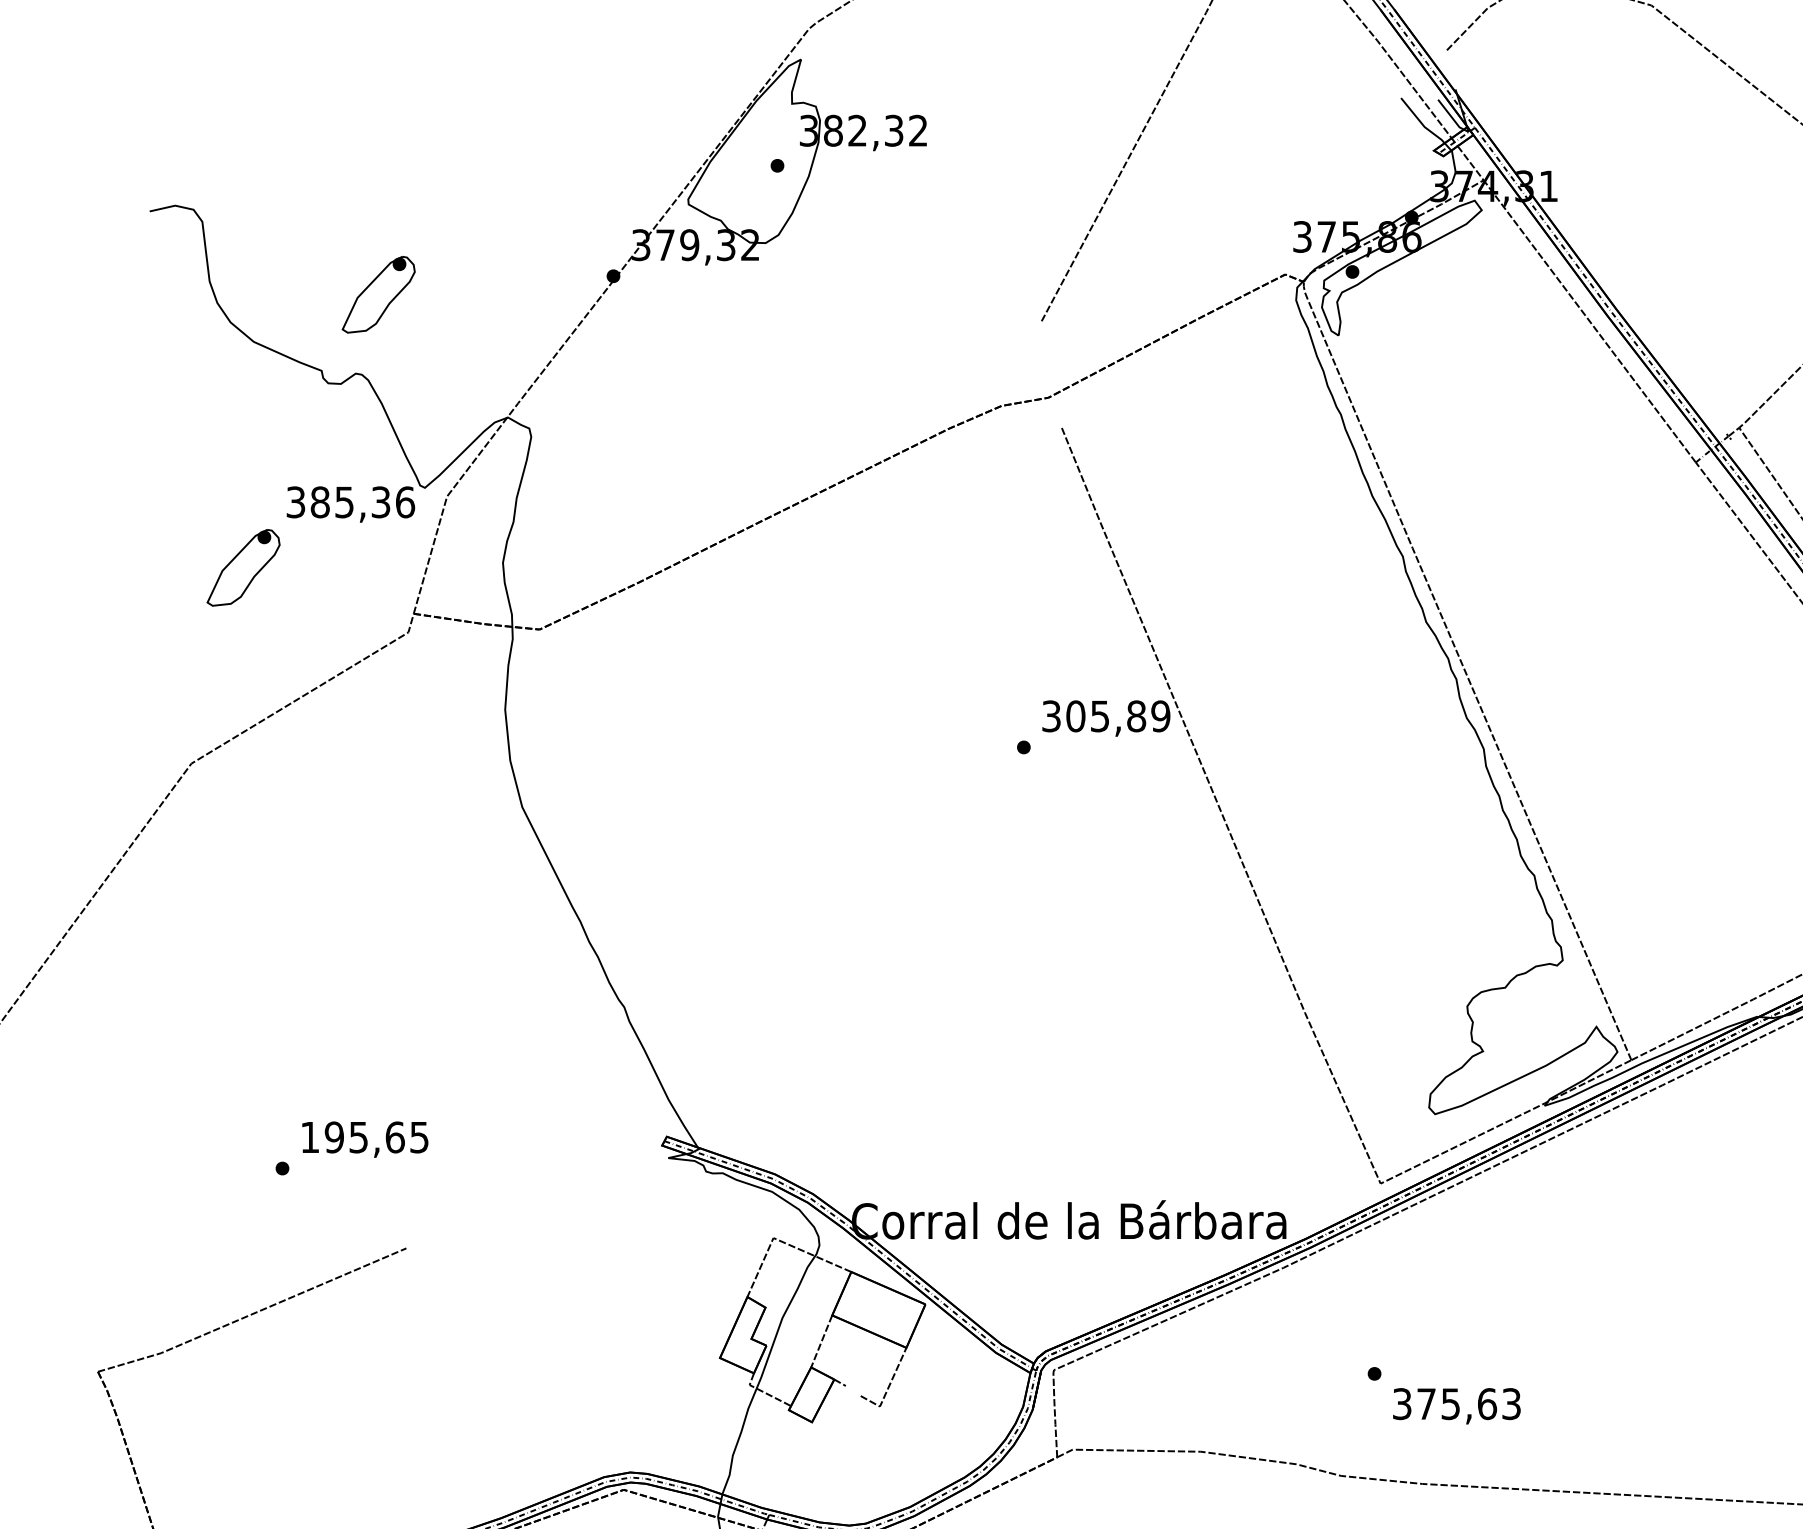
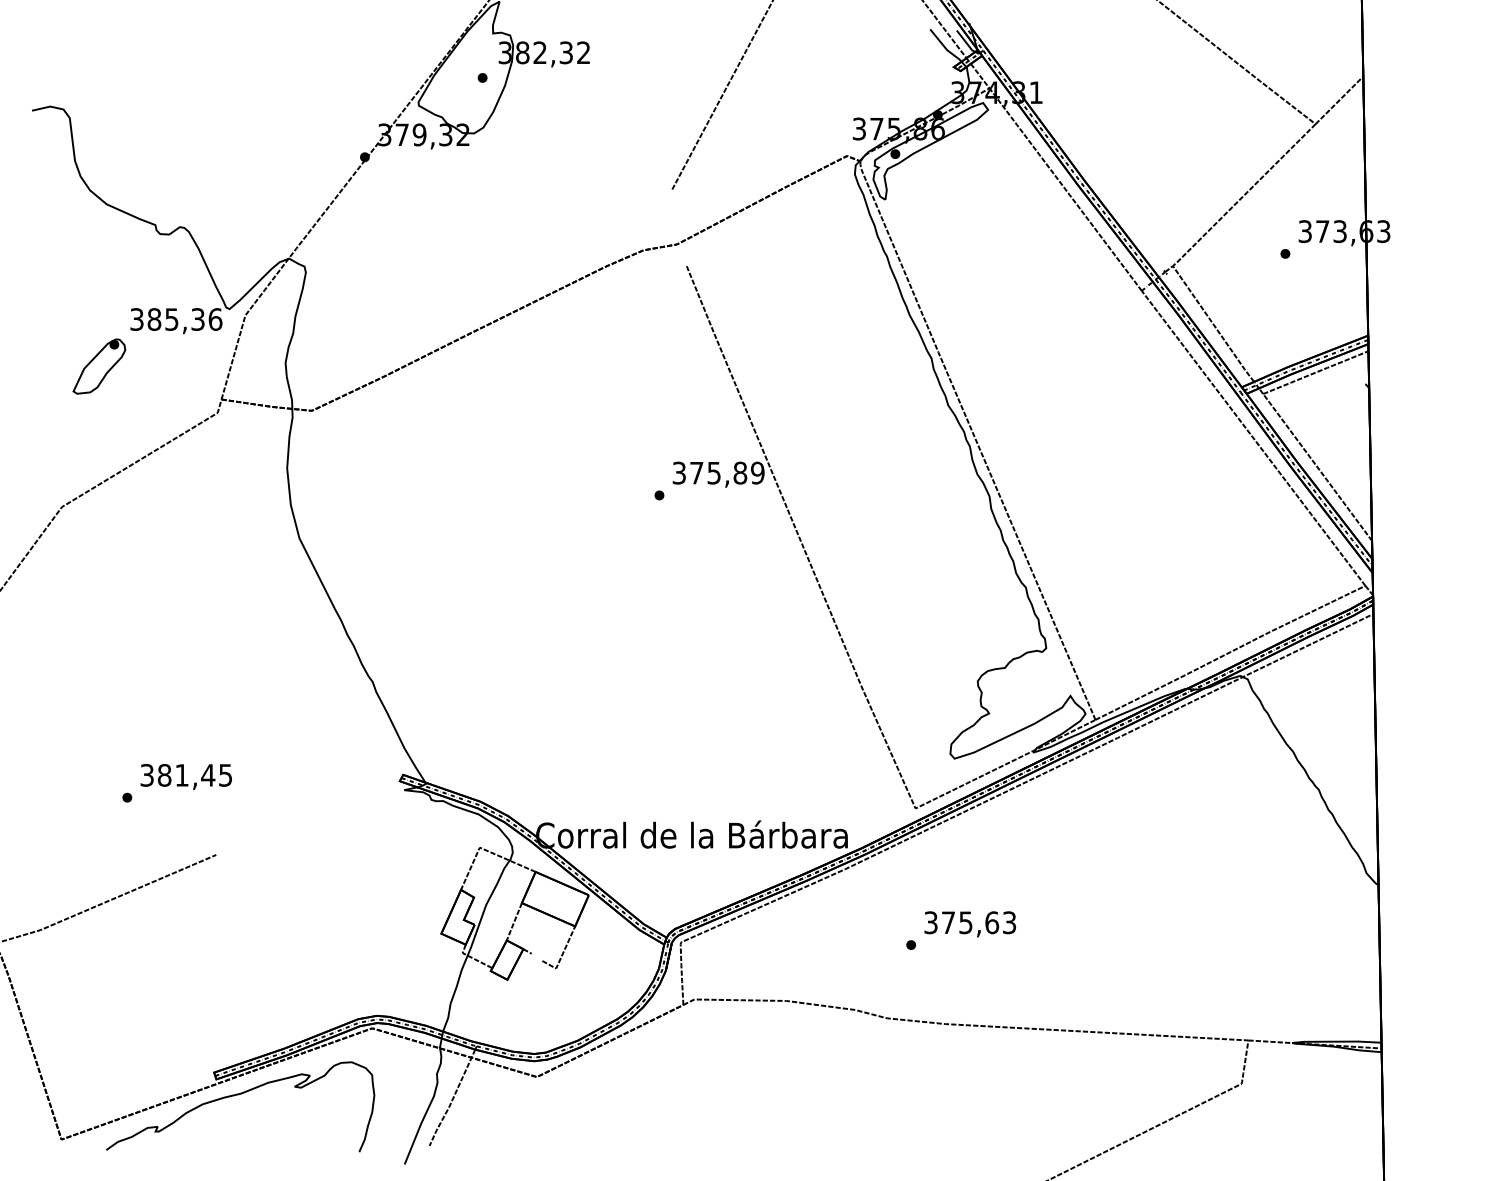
part: (378, 294) -> (196, 170), removed
text: (1075, 715) -> (696, 472), 305,89 -> 375,89
text: (352, 1136) -> (177, 774), 195,65 -> 381,45
text: (1457, 1406) -> (970, 924), moved

